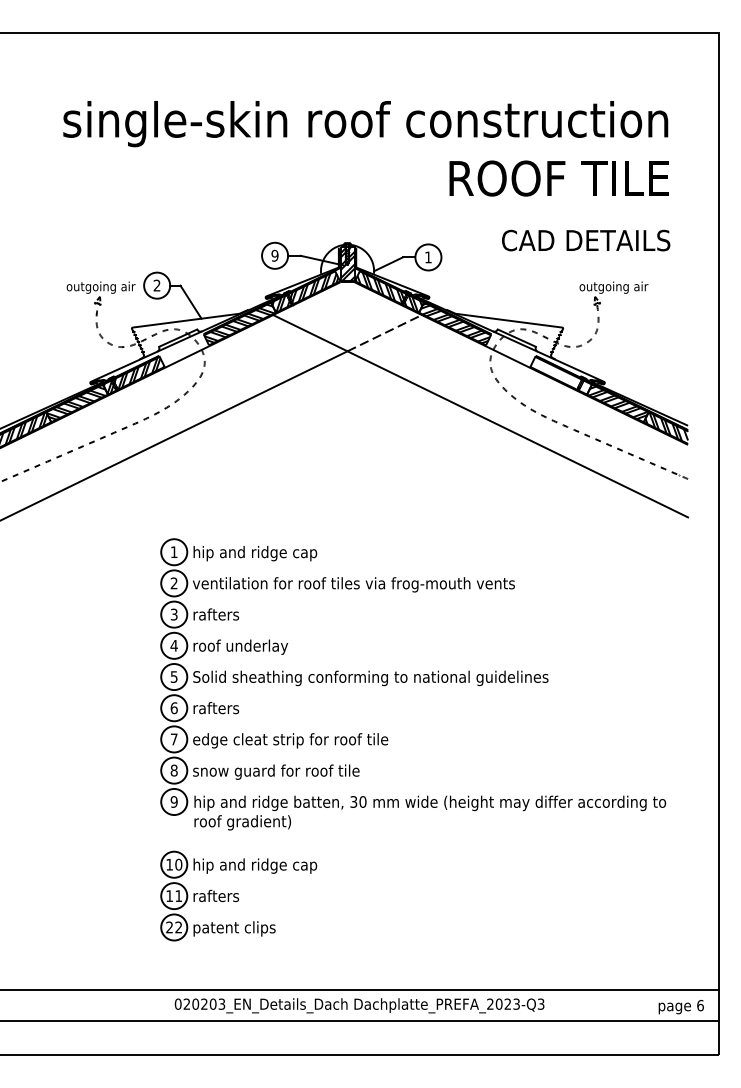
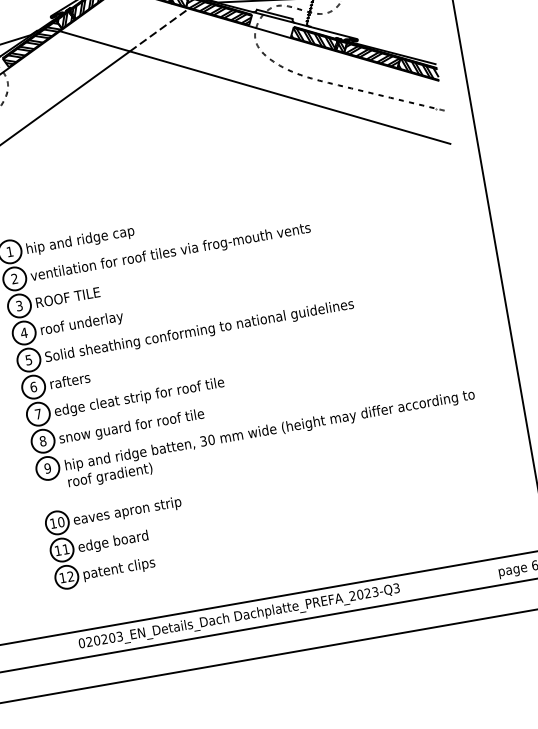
hatch: (559, 375) -> (317, 40), added
text: (229, 614) -> (67, 297), rafters -> ROOF TILE
text: (255, 865) -> (127, 511), hip and ridge cap -> eaves apron strip
text: (233, 897) -> (113, 542), rafters -> edge board
text: (169, 927) -> (62, 578), 22 -> 12

